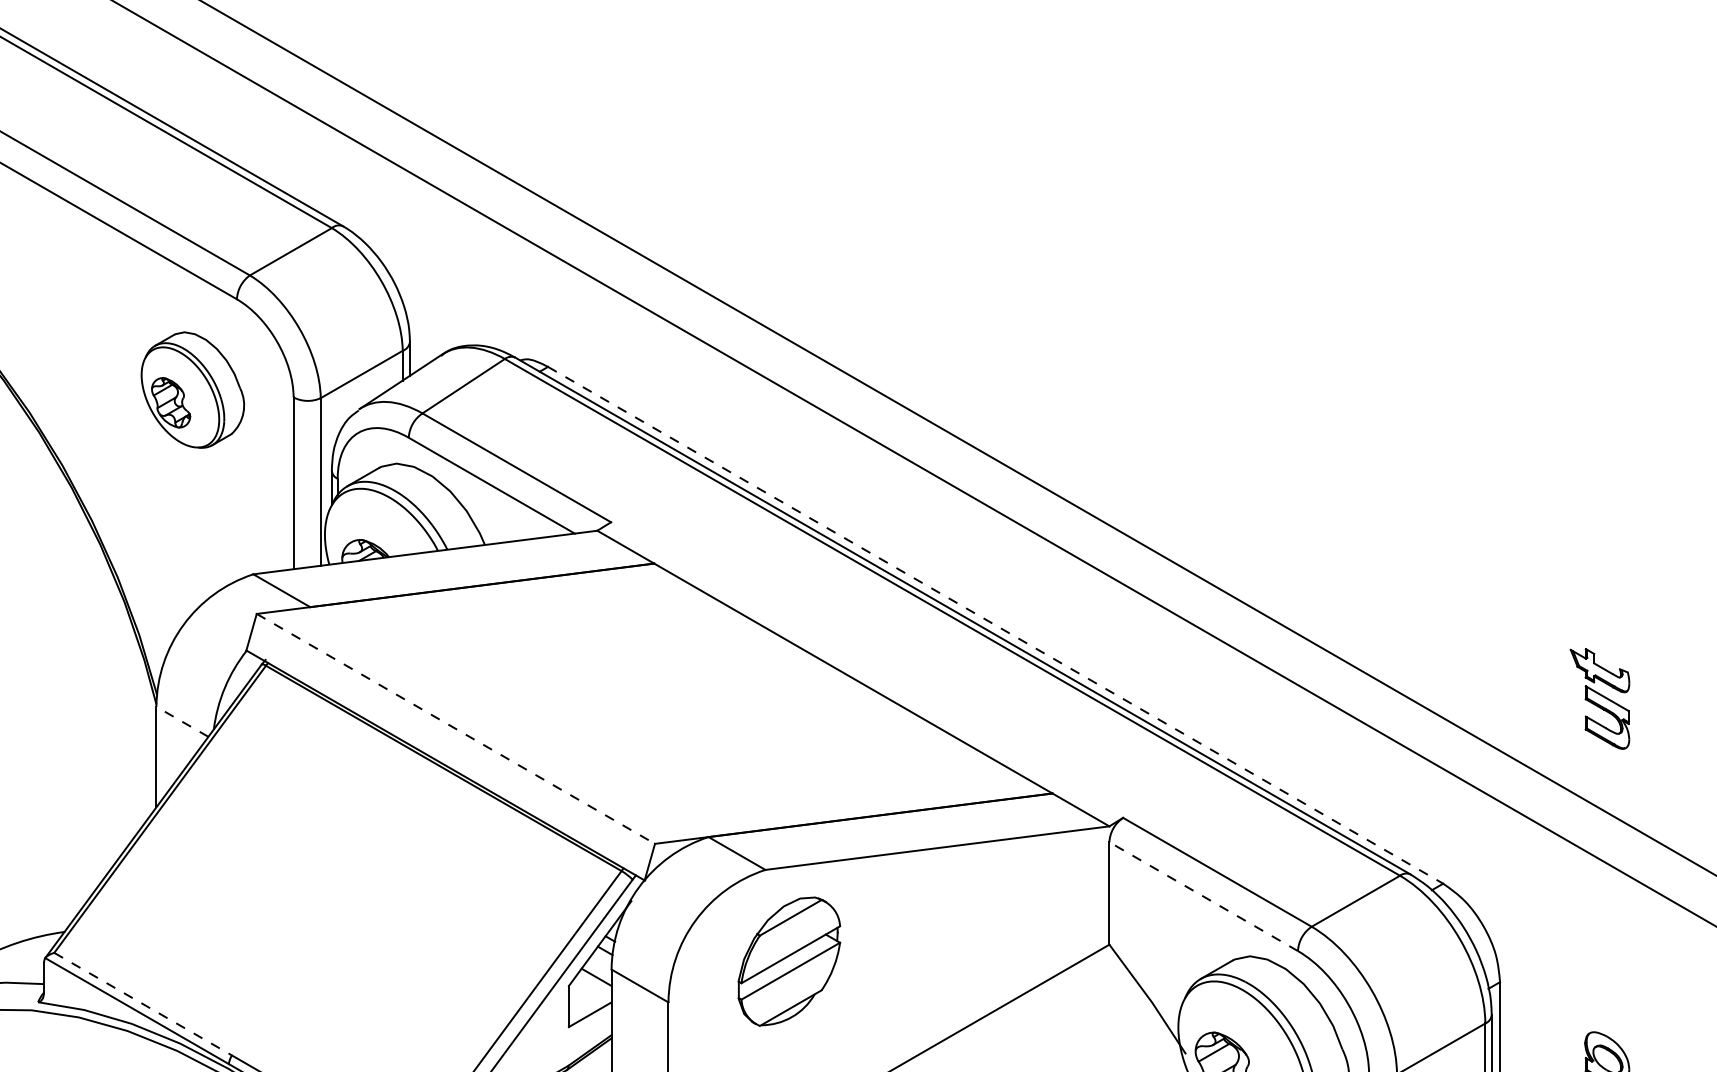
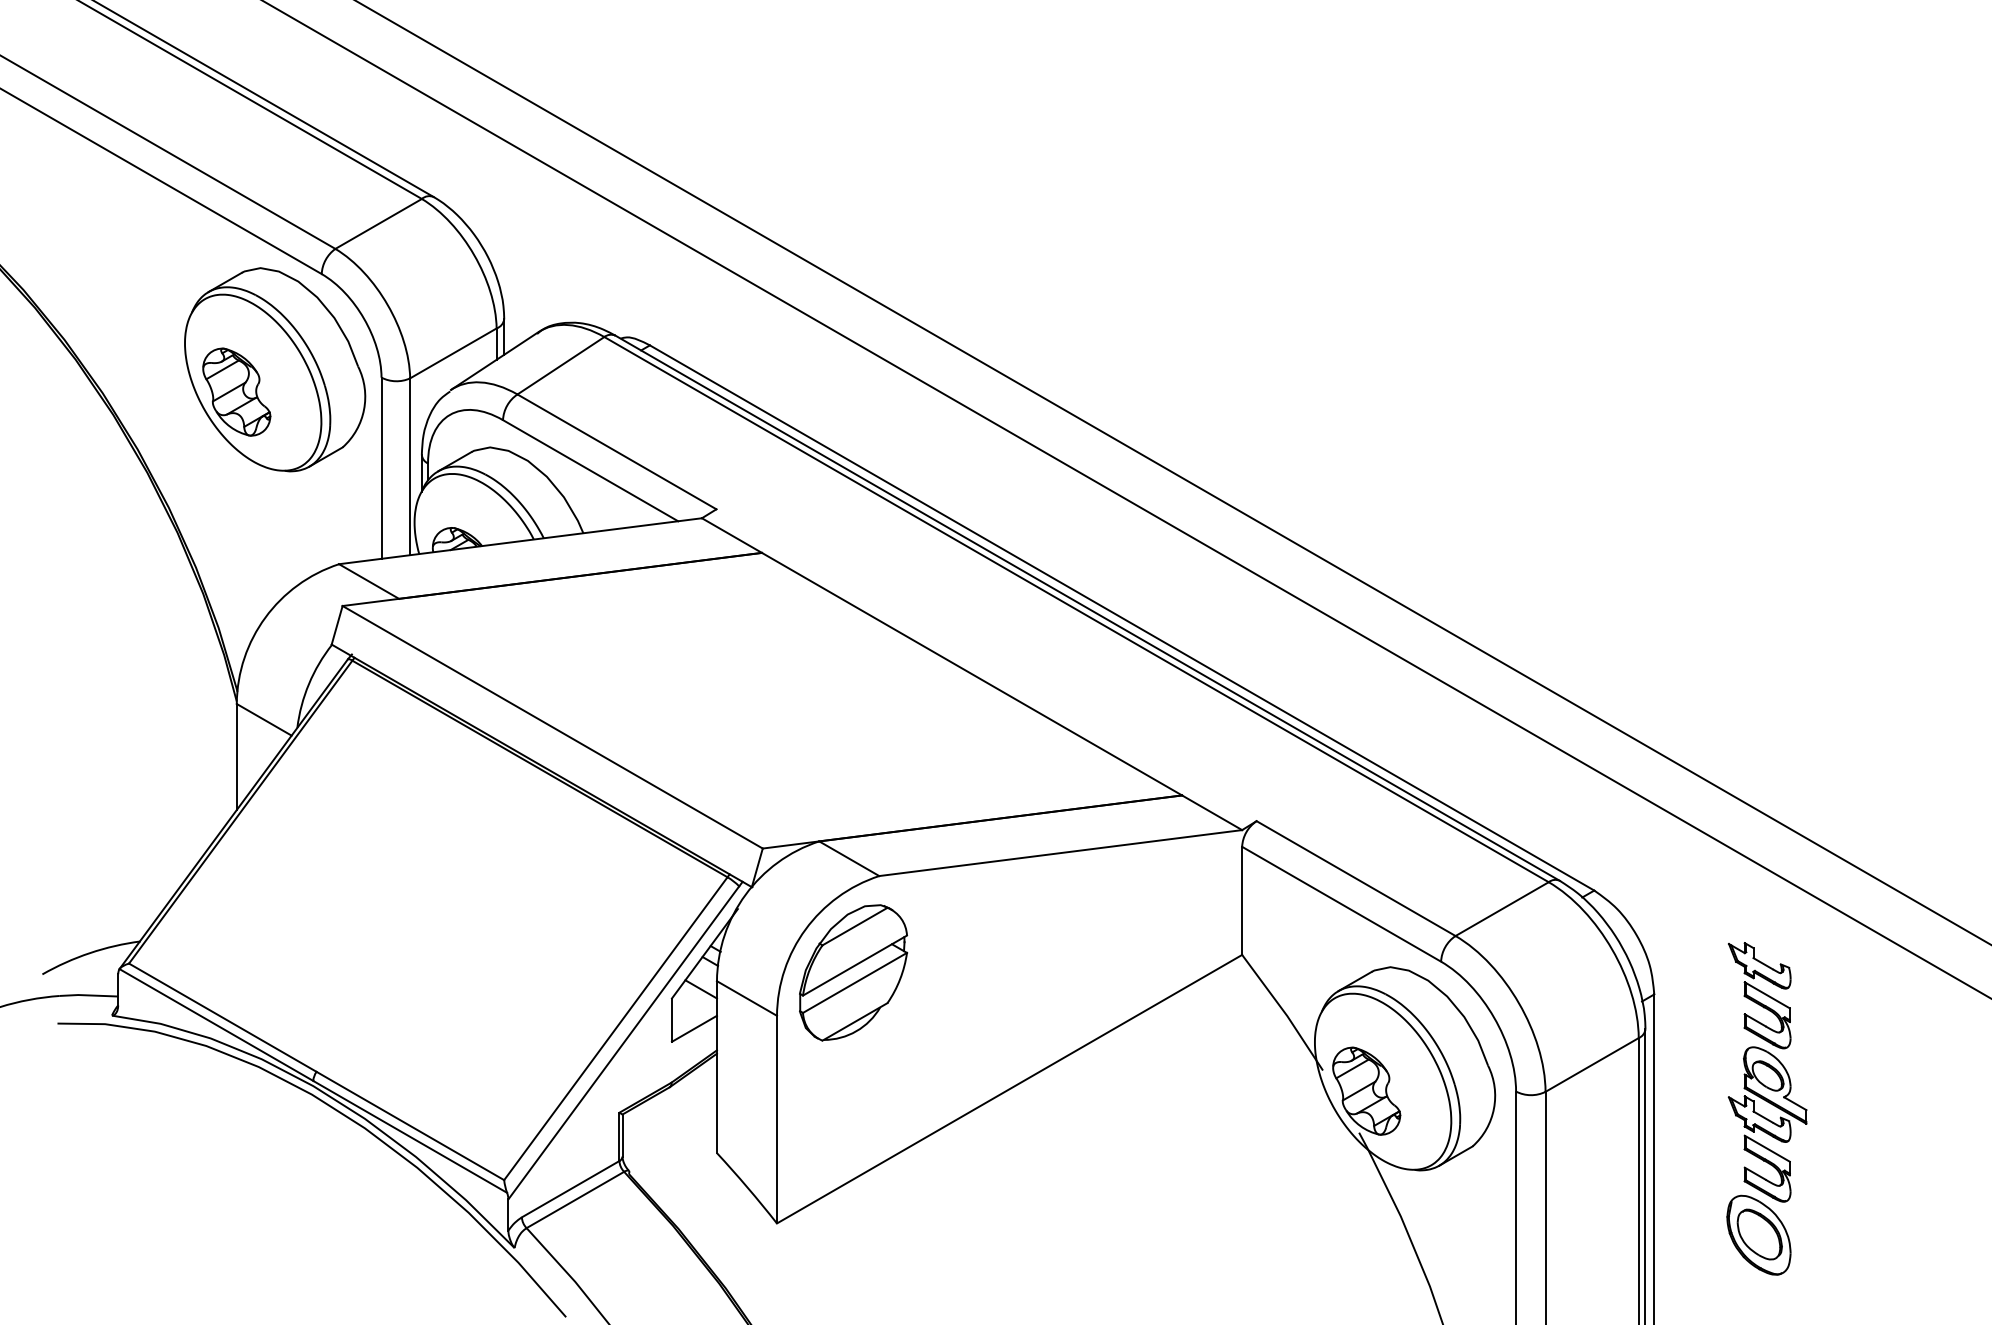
part: (193, 389) -> (275, 369), size x1.67
line: (995, 625) -> (1122, 618), dashed -> solid
part: (1599, 698) -> (1759, 995), moved
line: (182, 721) -> (264, 719), dashed -> solid
line: (455, 729) -> (552, 727), dashed -> solid
line: (1203, 896) -> (1341, 904), dashed -> solid
part: (789, 961) -> (853, 972), moved
line: (143, 1003) -> (223, 1017), dashed -> solid

